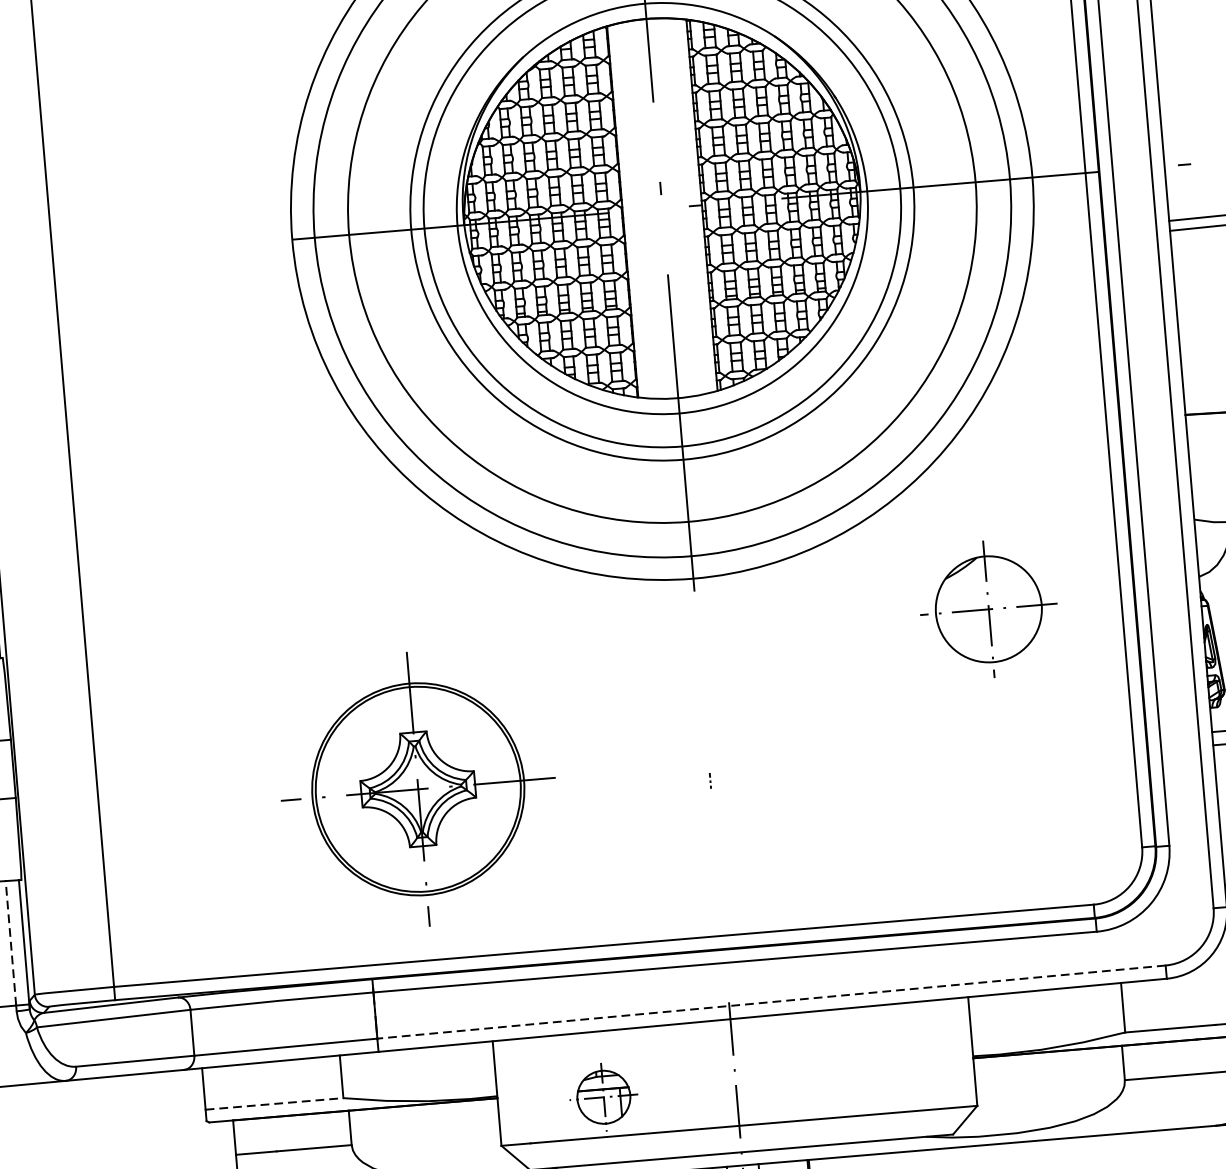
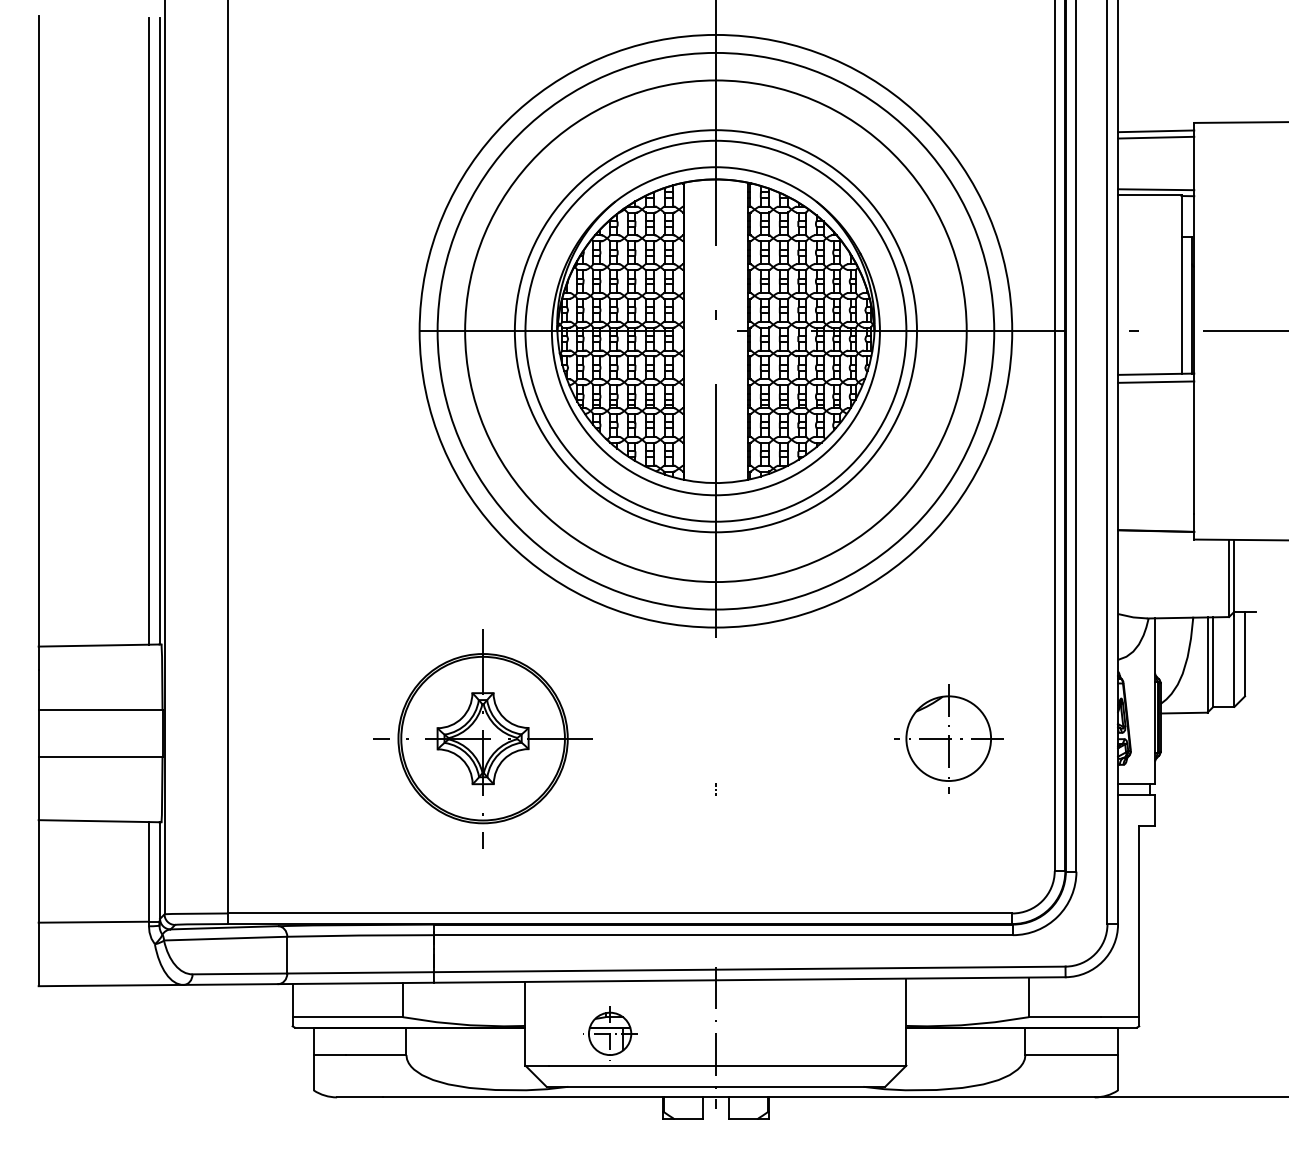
part: (988, 609) -> (948, 738), moved
part: (417, 789) -> (482, 738), moved
line: (10, 942) -> (148, 871), dashed -> solid
line: (771, 1002) -> (749, 969), dashed -> solid
line: (275, 1104) -> (348, 1017), dashed -> solid

